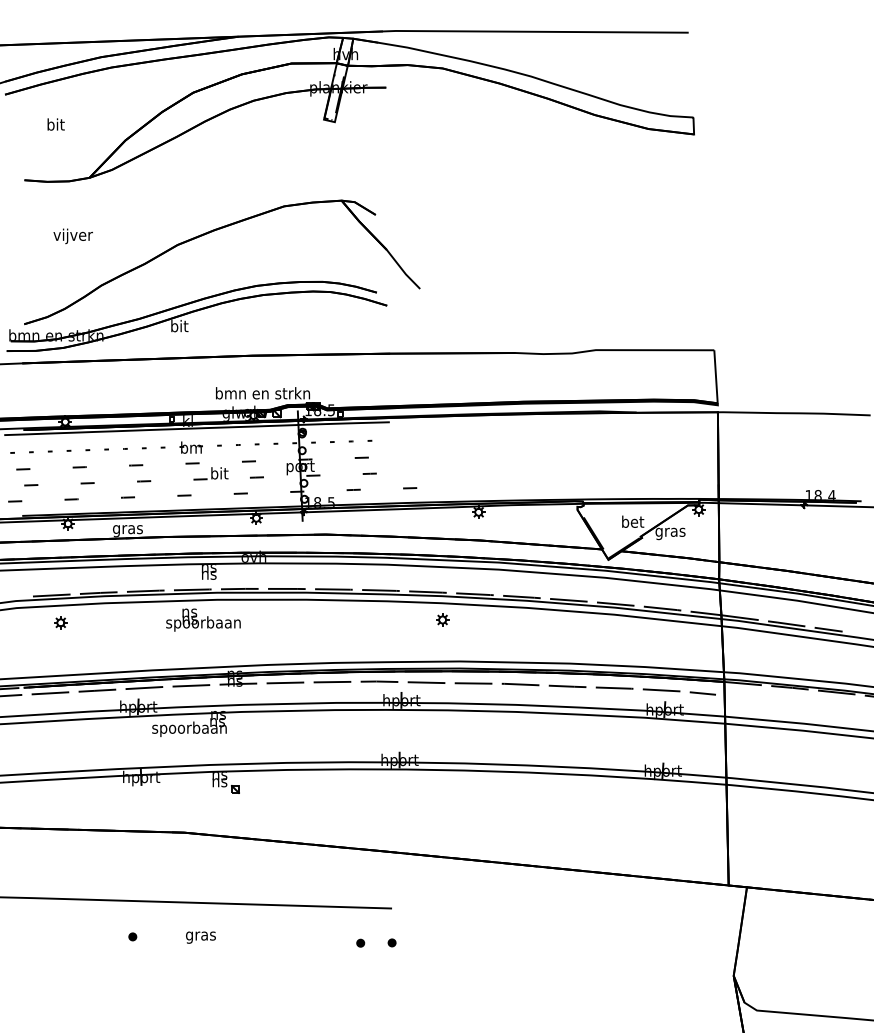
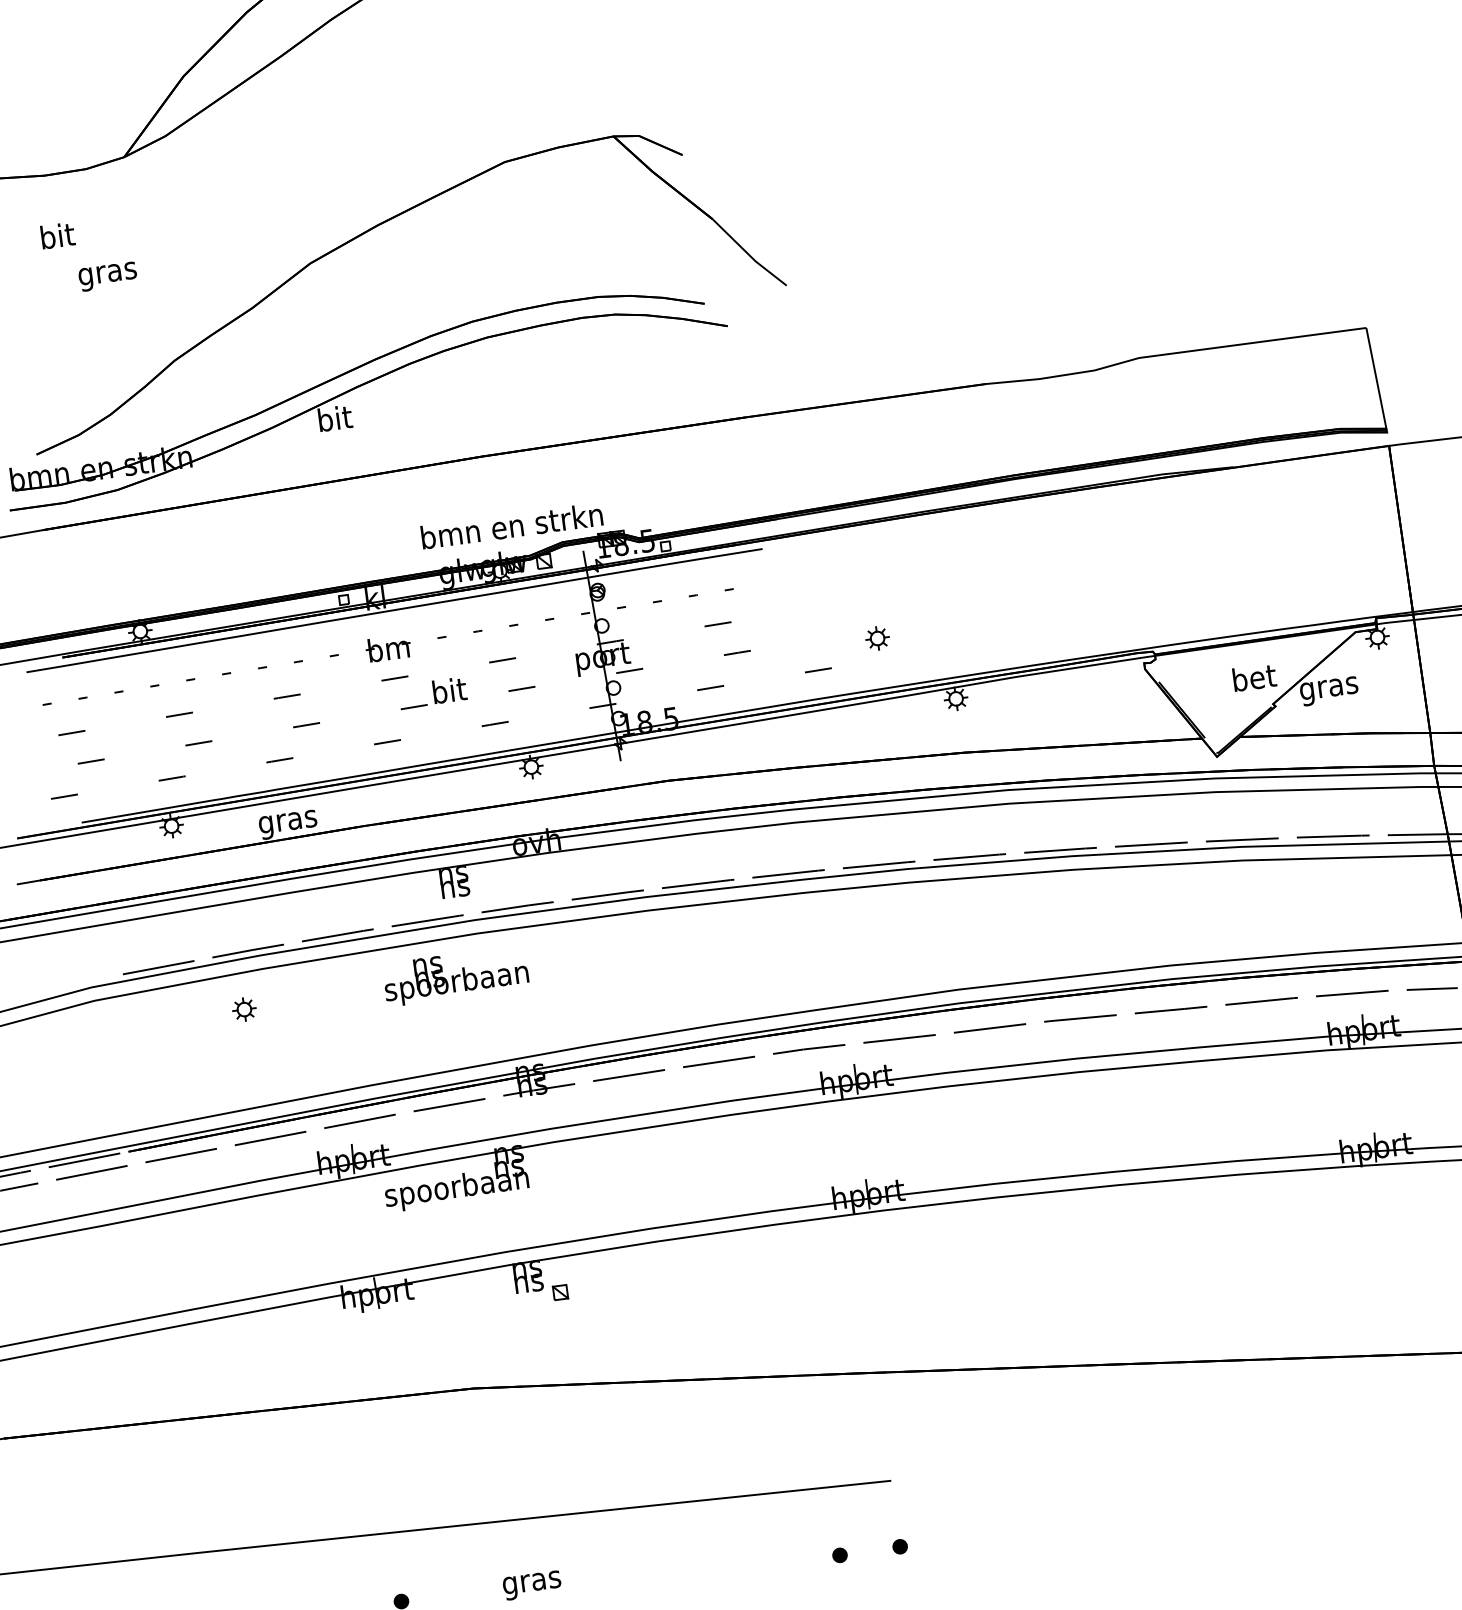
text: (55, 124) -> (56, 235), moved
text: (72, 236) -> (106, 274), vijver -> gras
part: (442, 619) -> (877, 637), moved
part: (60, 622) -> (243, 1009), moved

